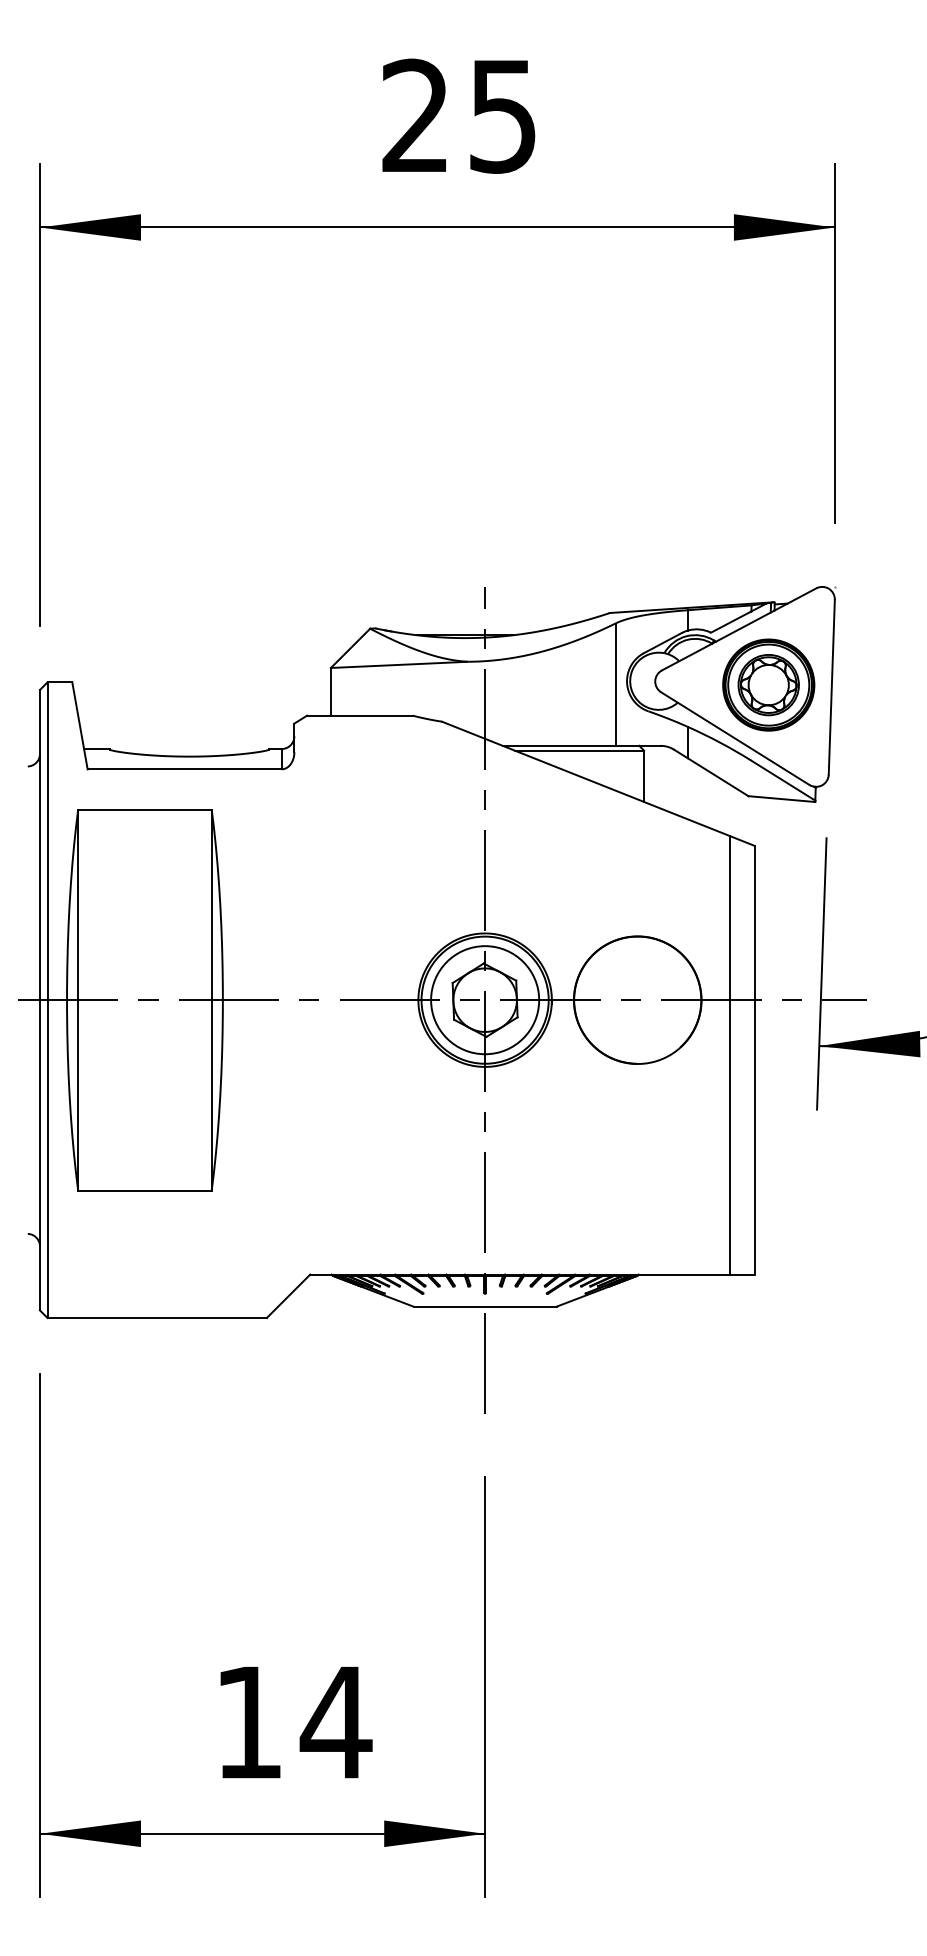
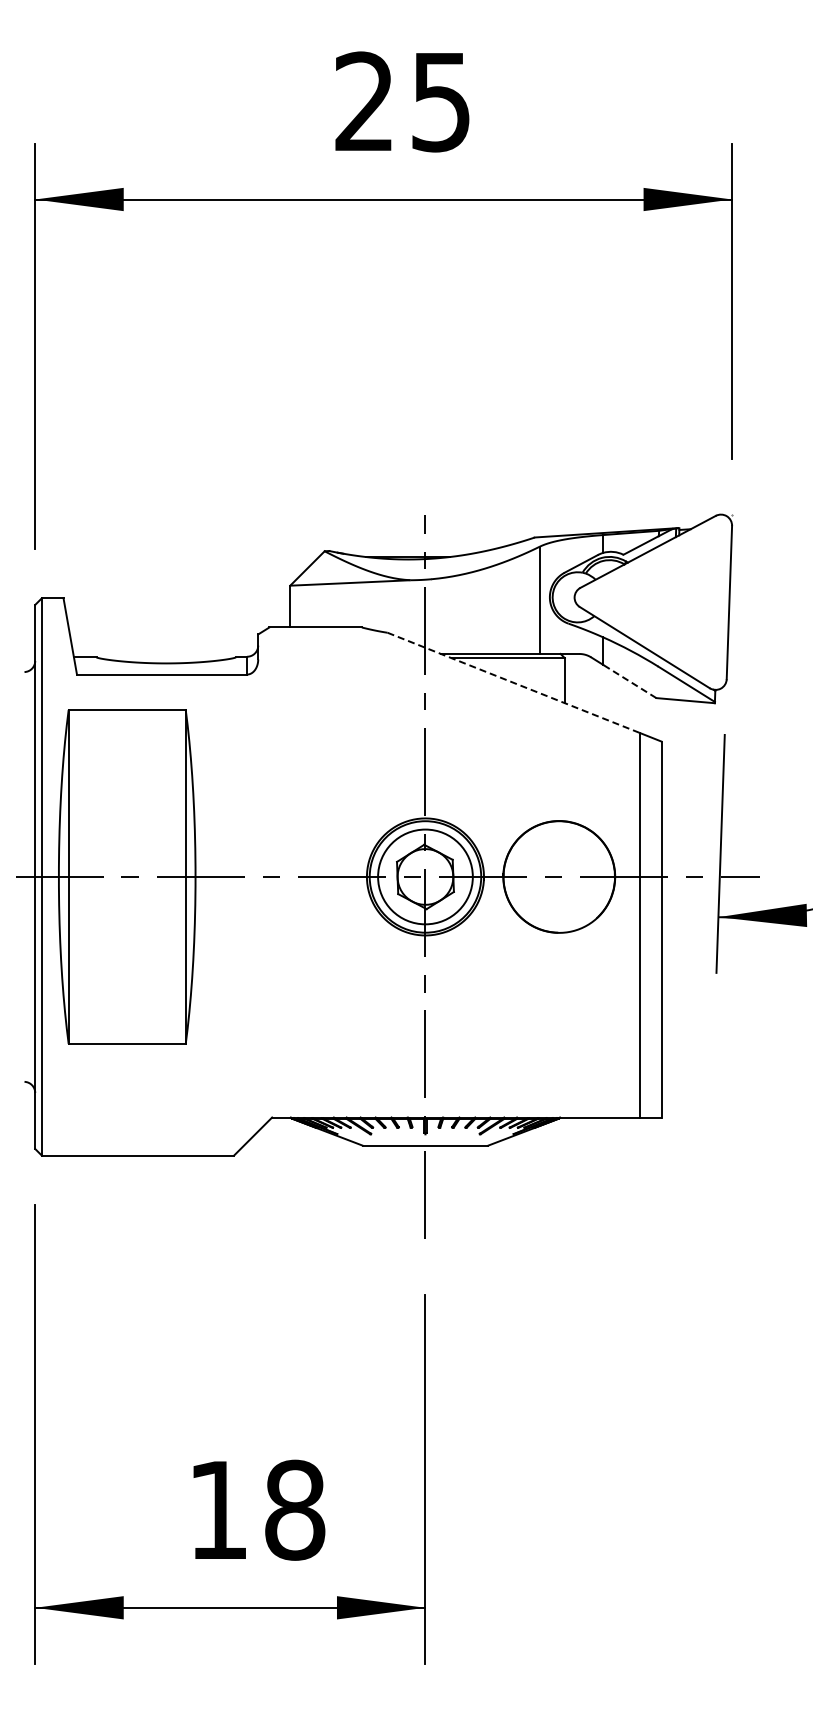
part: (768, 684) -> (673, 600), removed
line: (717, 777) -> (629, 681), solid -> dashed
line: (585, 778) -> (513, 682), solid -> dashed
text: (335, 1721) -> (294, 1509), 14 -> 18

